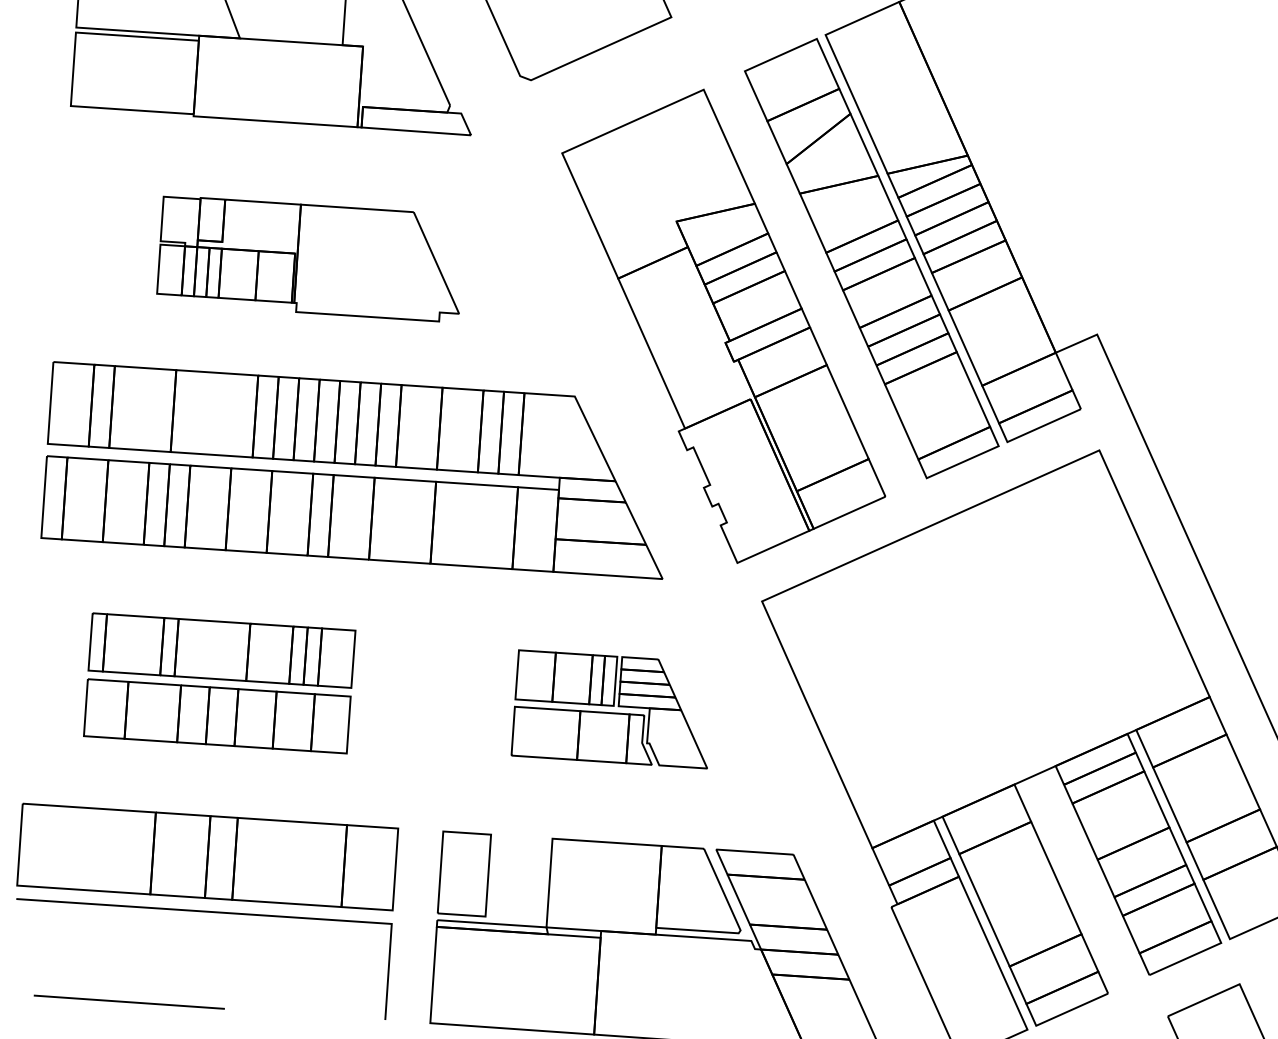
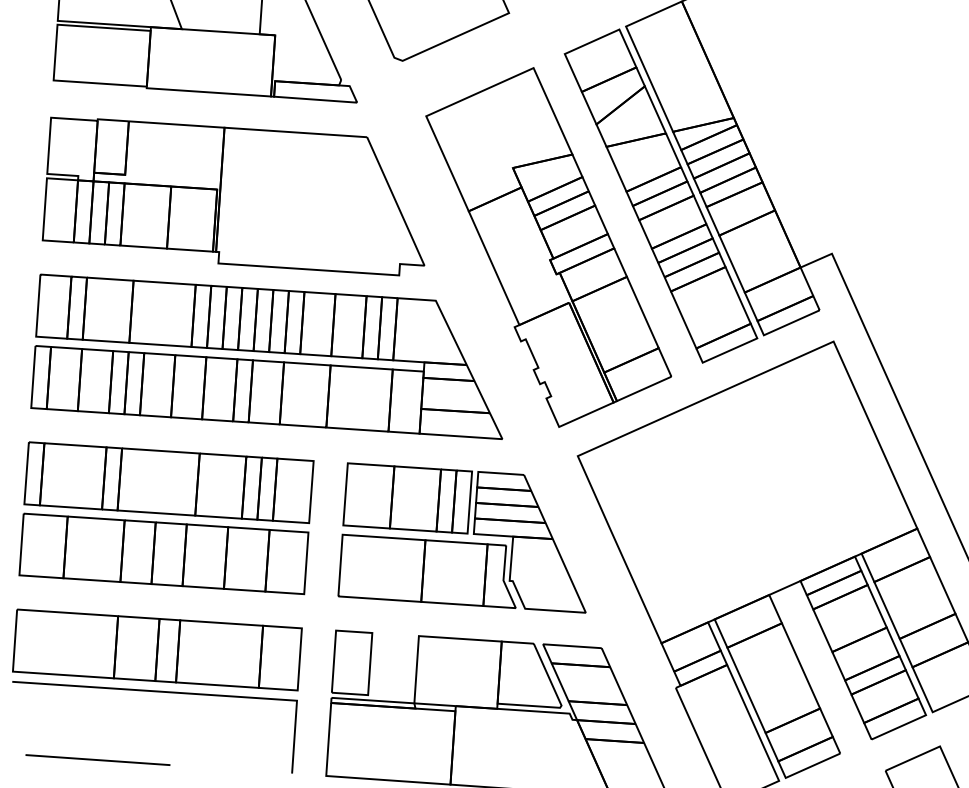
part: (308, 259) -> (233, 196), size x1.67
part: (219, 683) -> (166, 518), size x1.43
part: (608, 708) -> (461, 537), size x1.67

